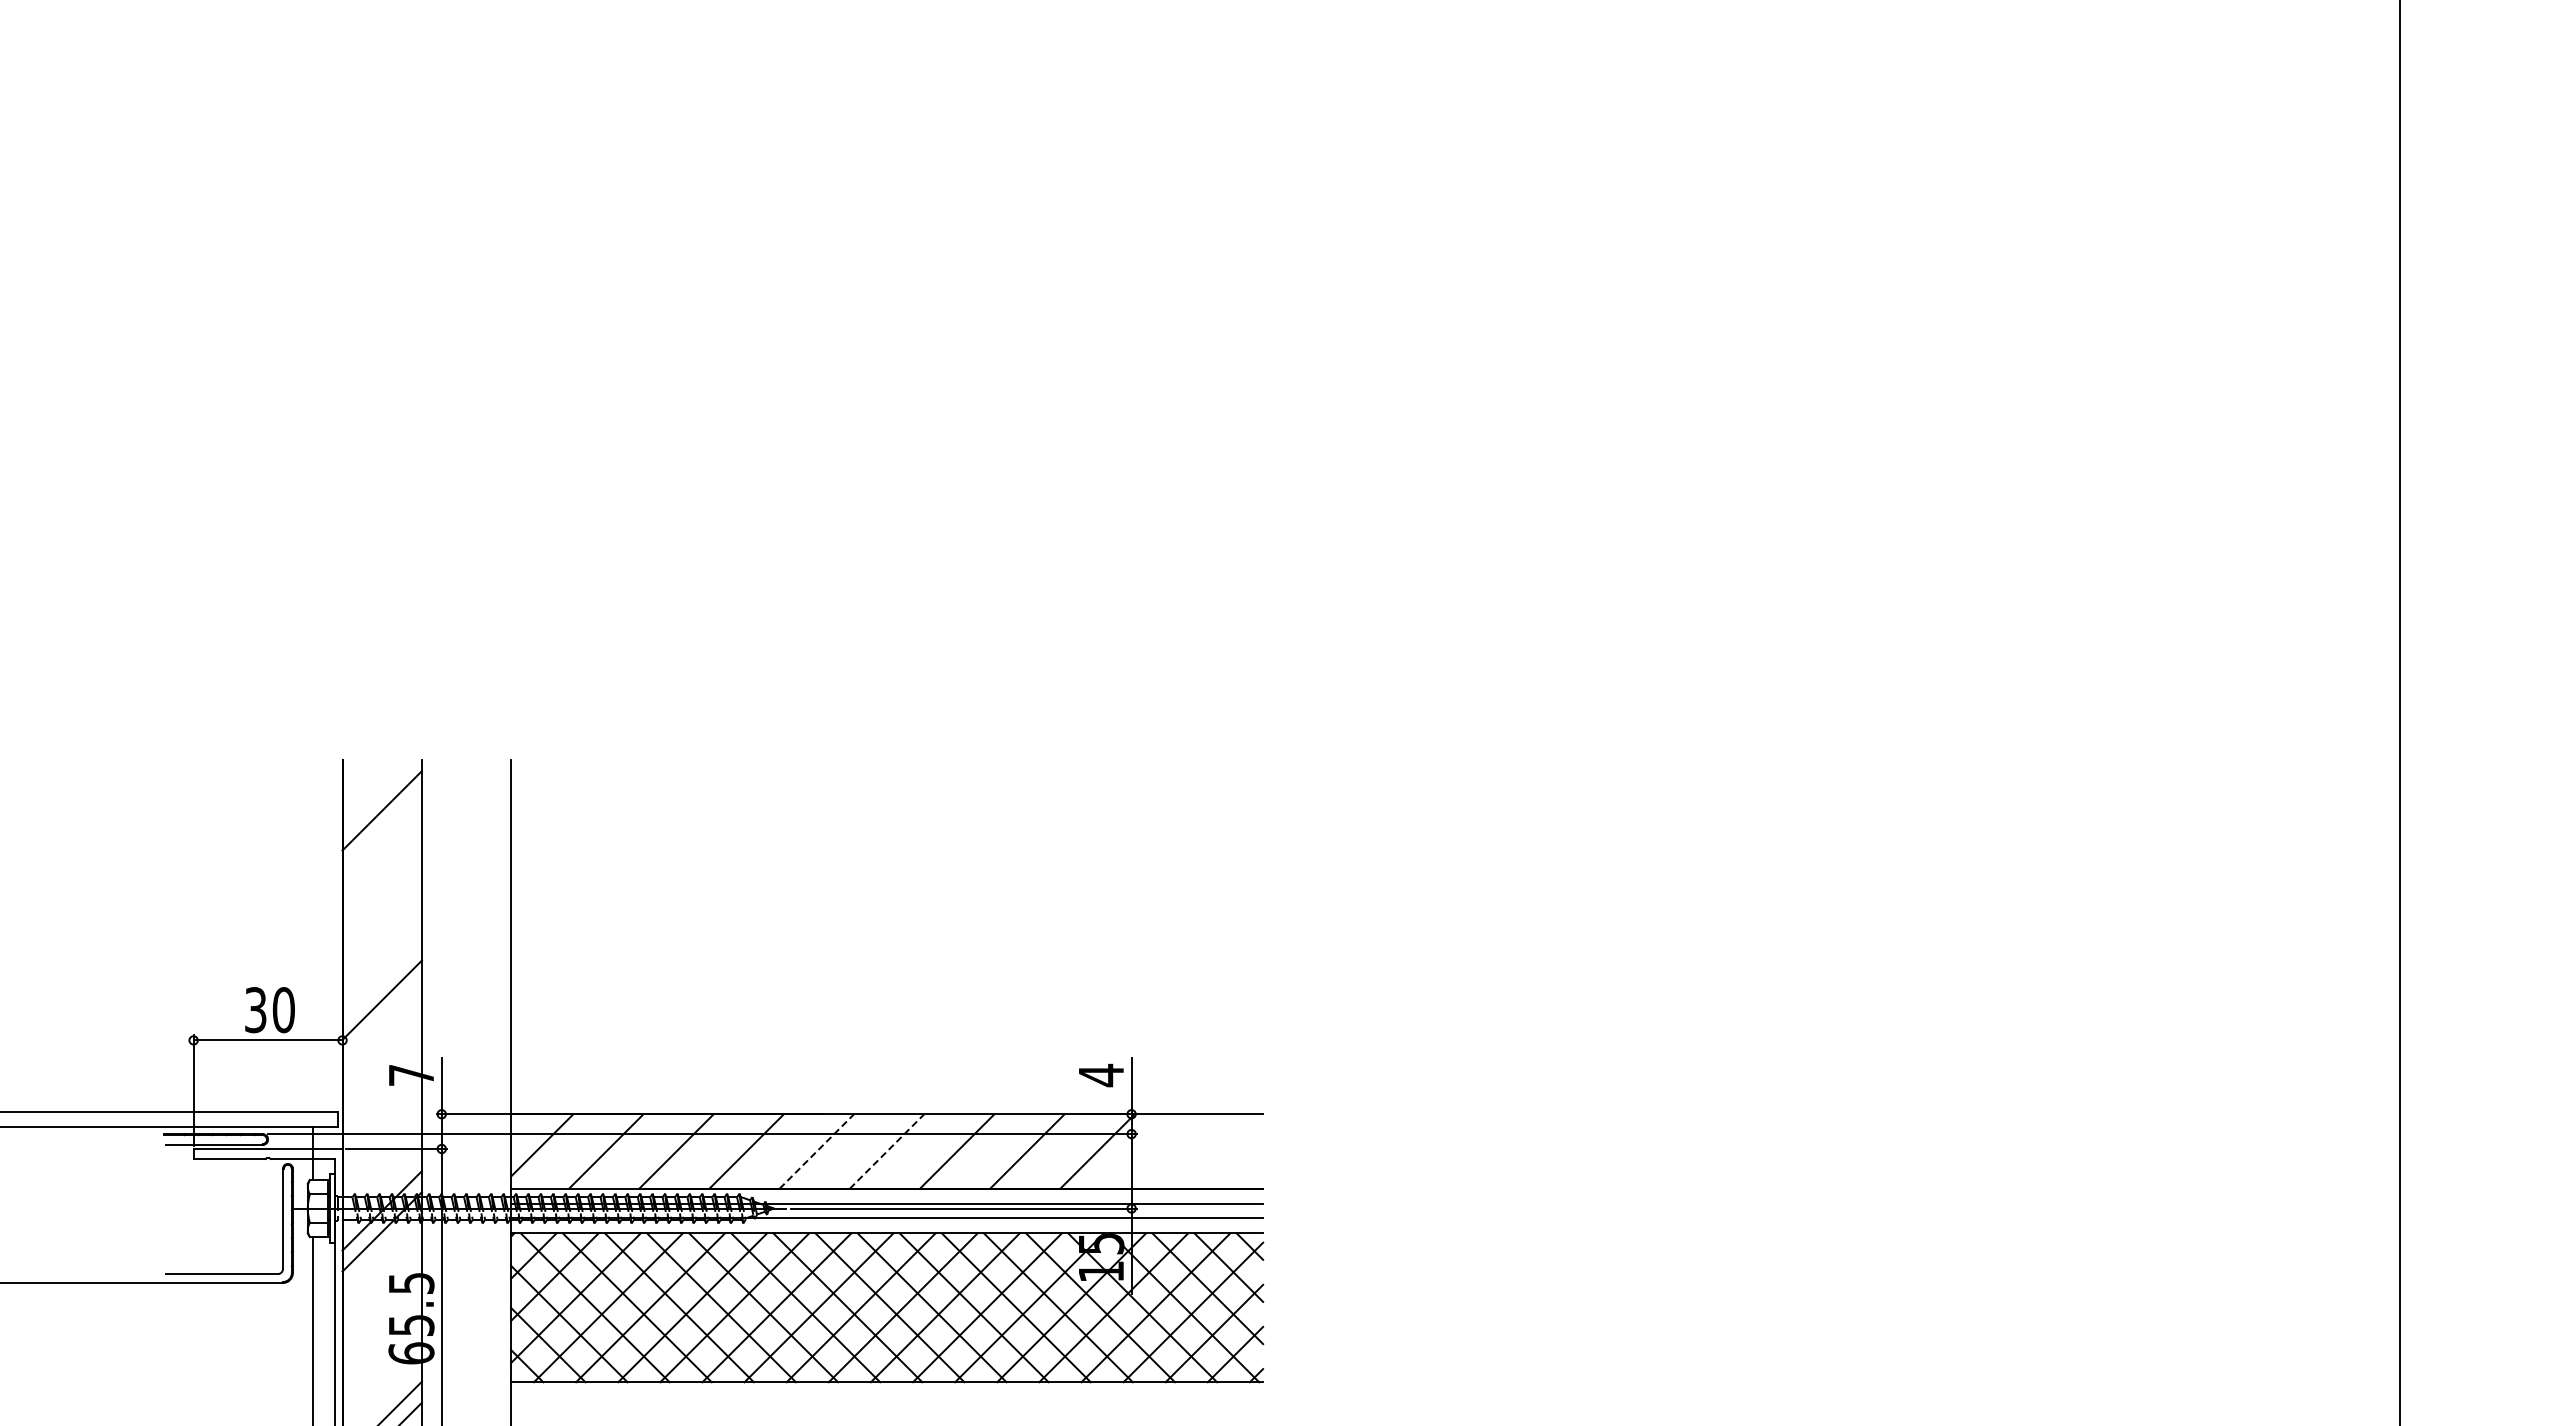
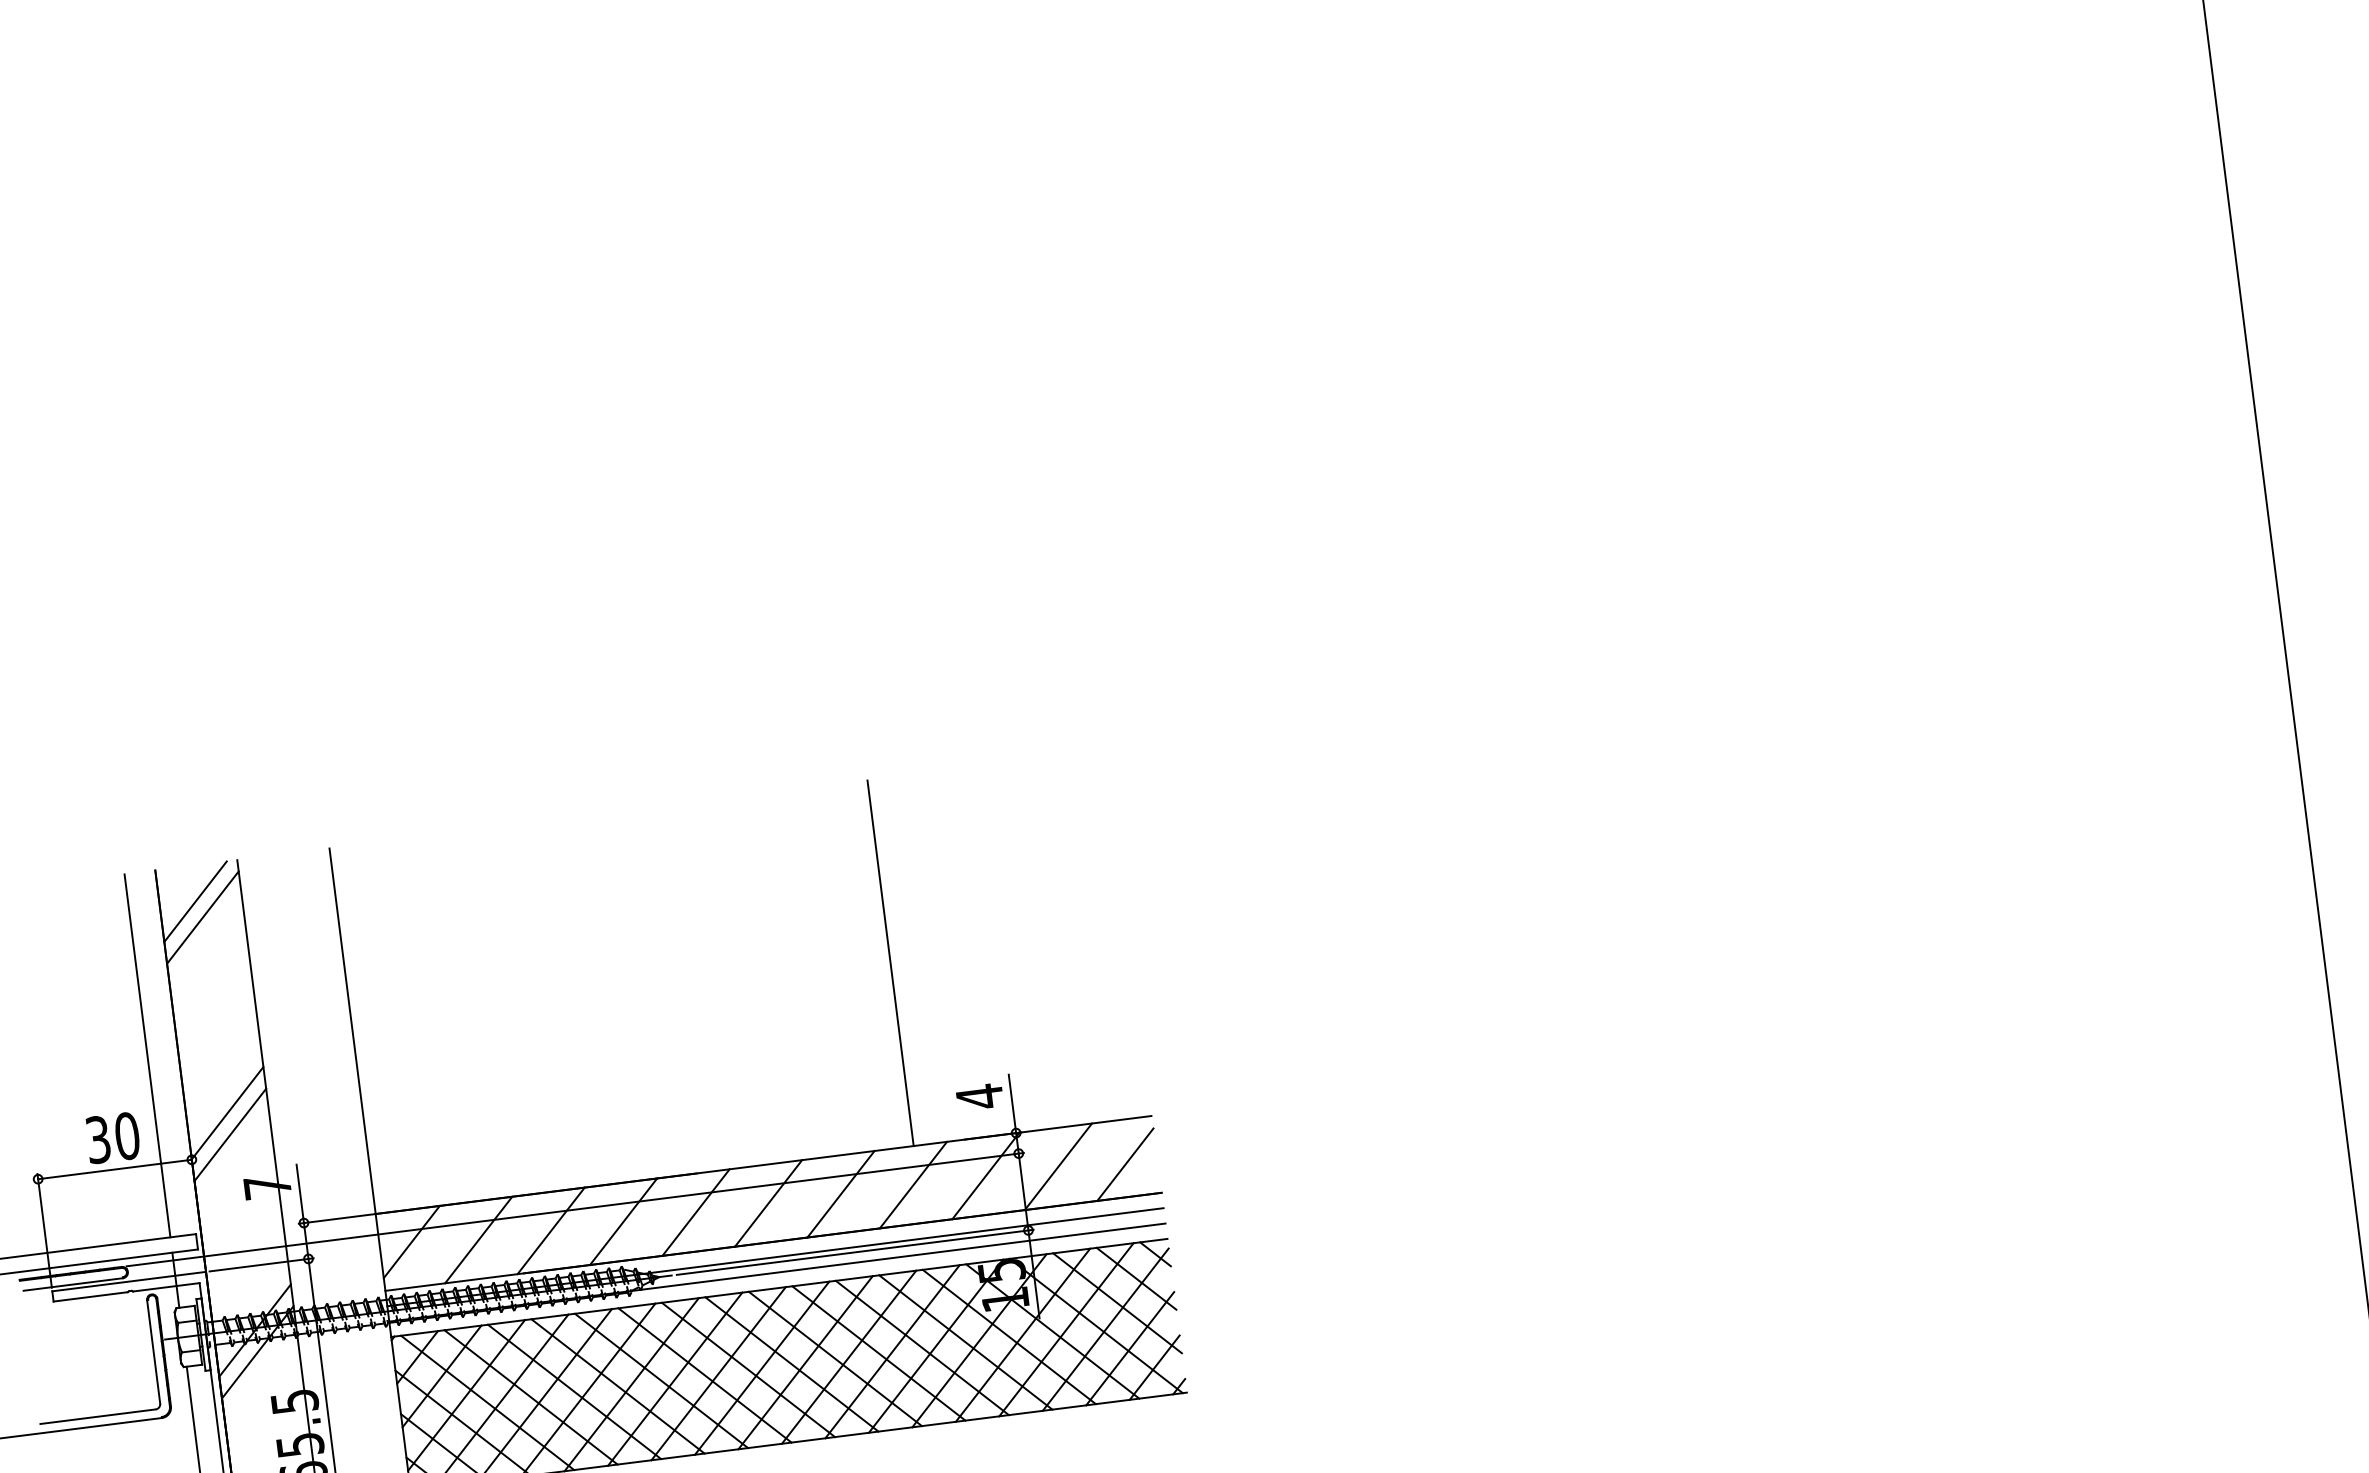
line: (376, 794) -> (194, 901), added
line: (312, 935) -> (147, 1055), added
line: (1032, 937) -> (890, 963), added
line: (381, 1021) -> (229, 1135), added
line: (816, 1151) -> (695, 1212), dashed -> solid
line: (887, 1151) -> (768, 1203), dashed -> solid
line: (1167, 1151) -> (1058, 1166), added
line: (1231, 1157) -> (1124, 1164), added

